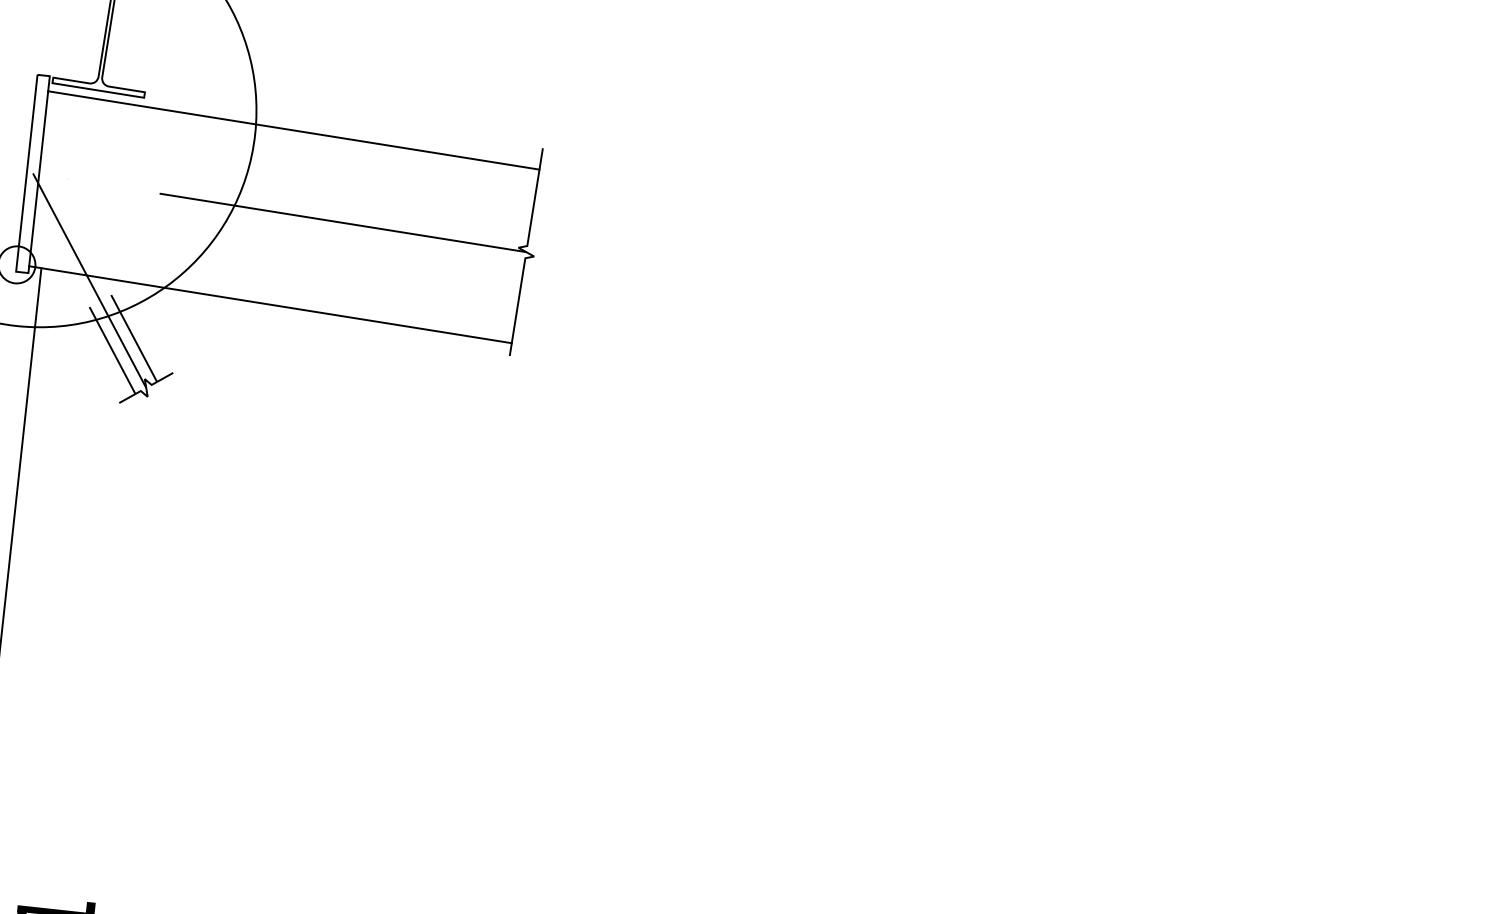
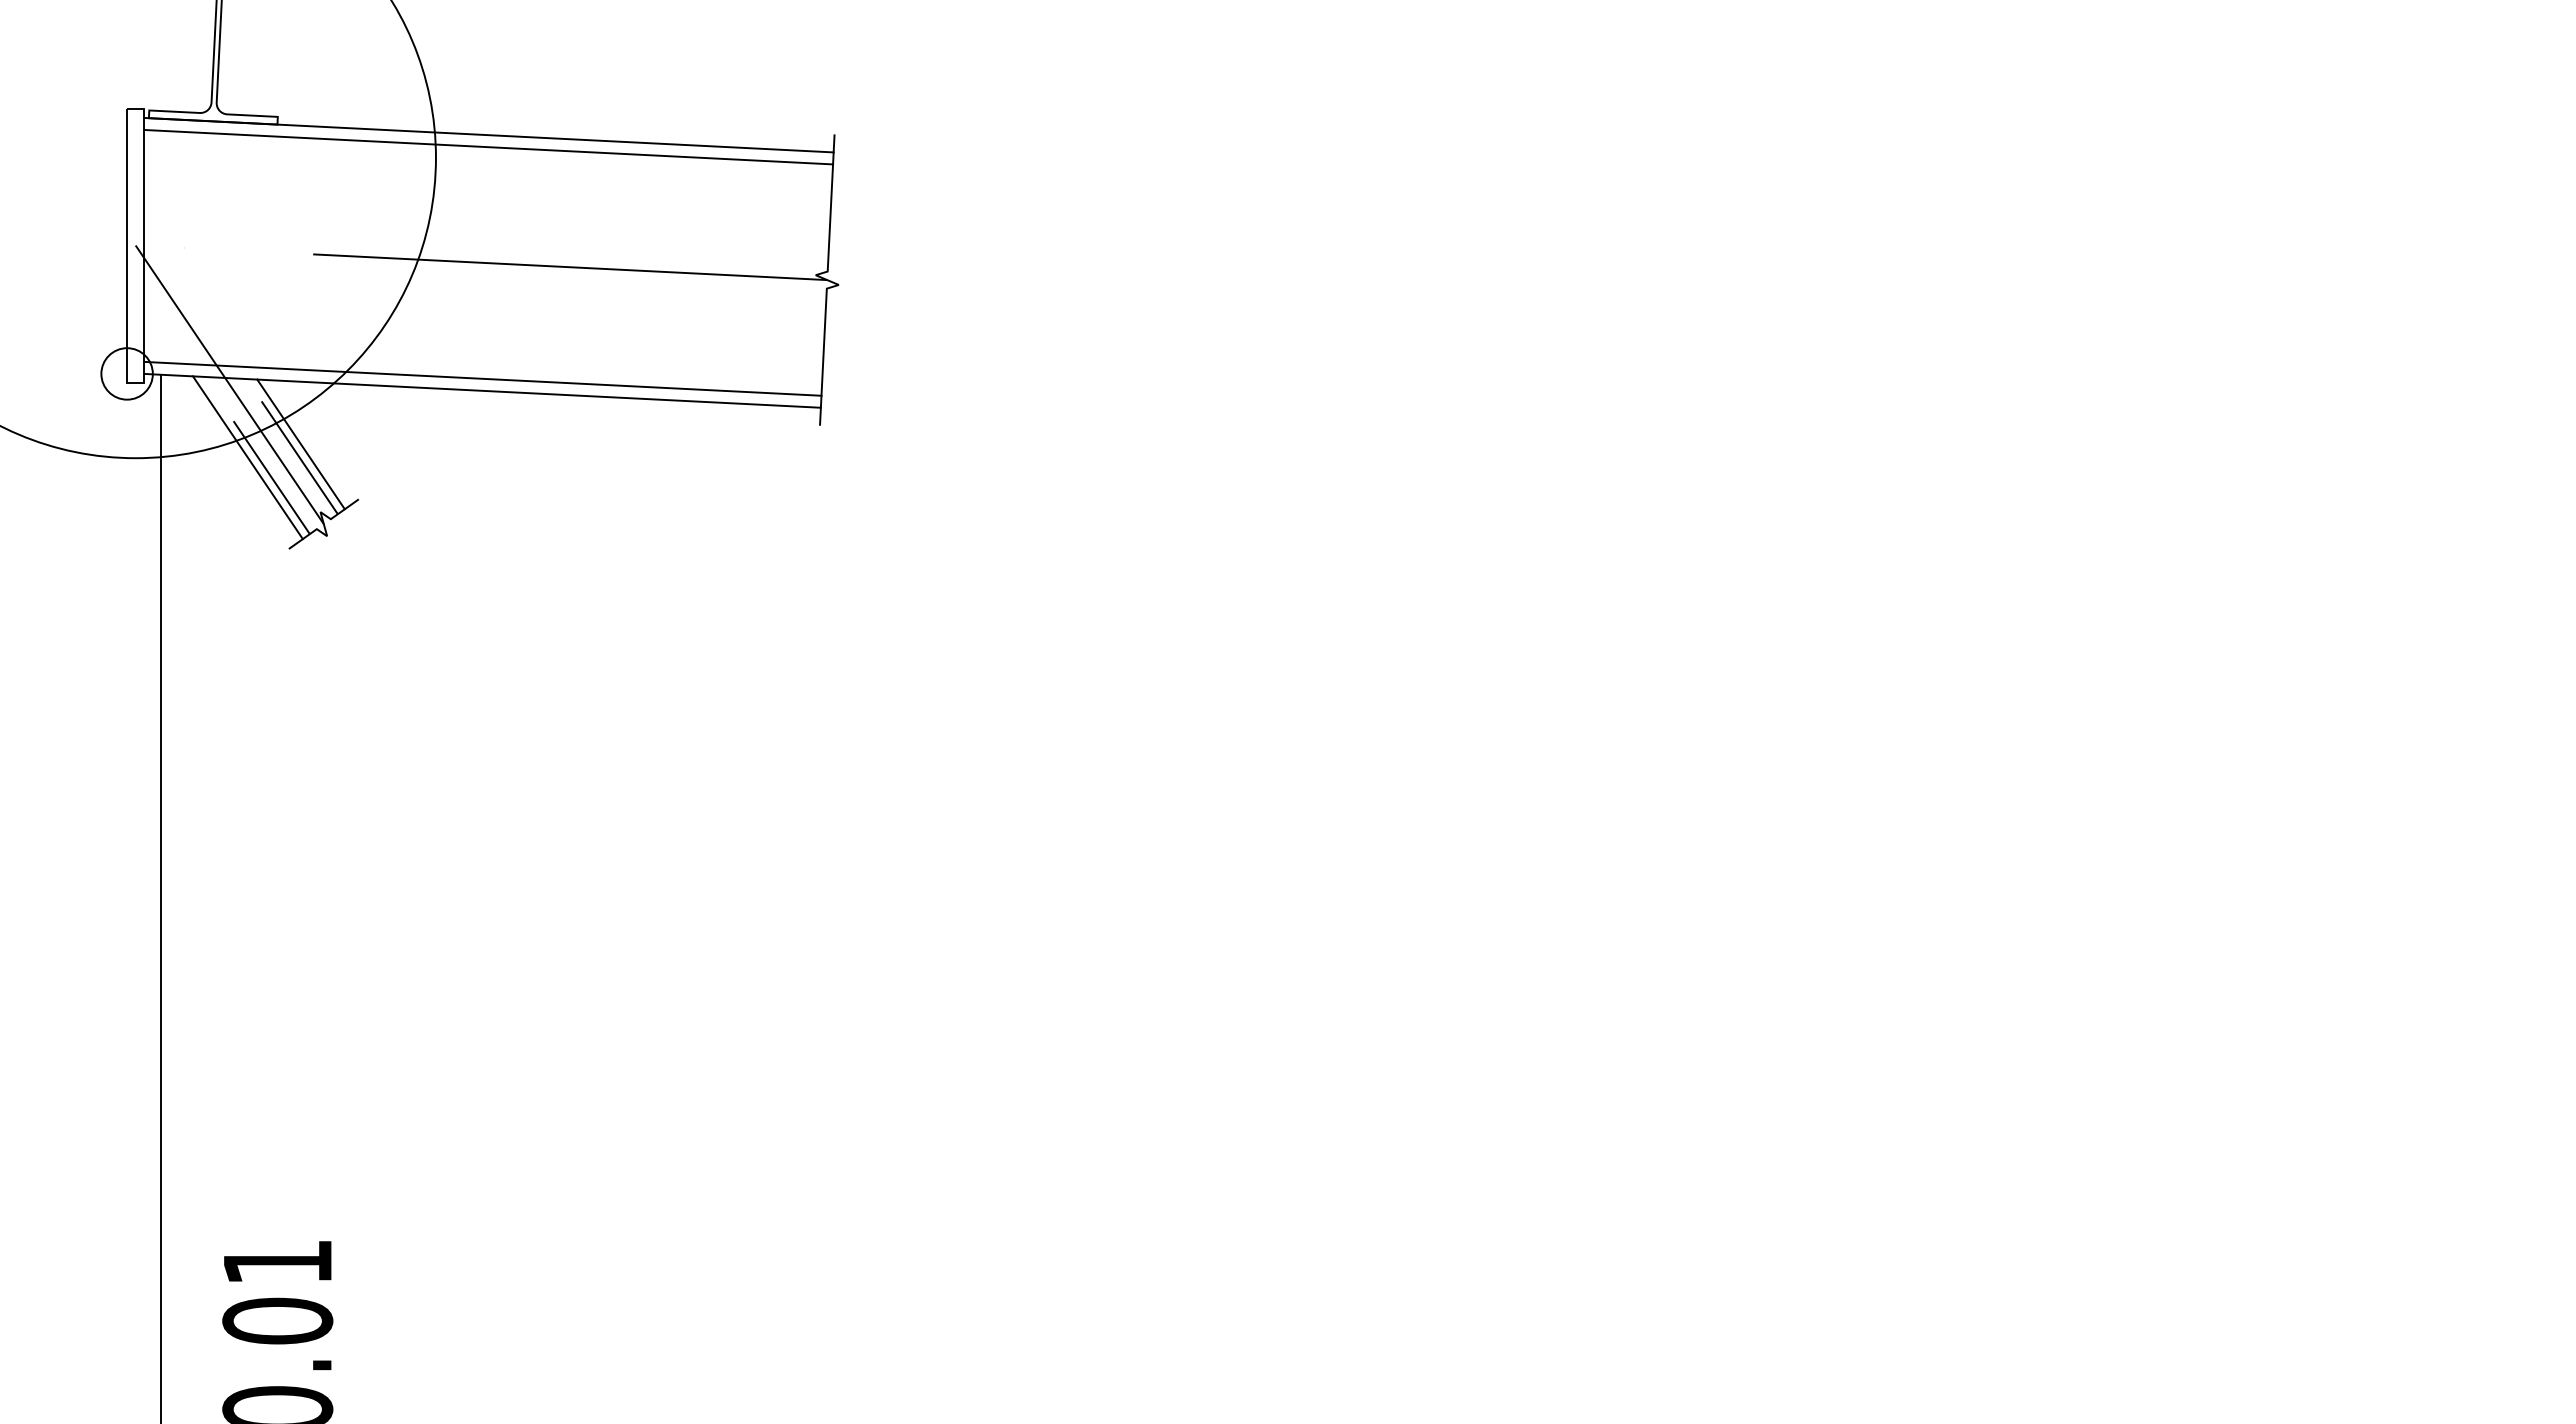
line: (294, 121) -> (488, 134), added
line: (271, 295) -> (482, 378), added
line: (135, 329) -> (300, 444), added
line: (96, 334) -> (247, 457), added

